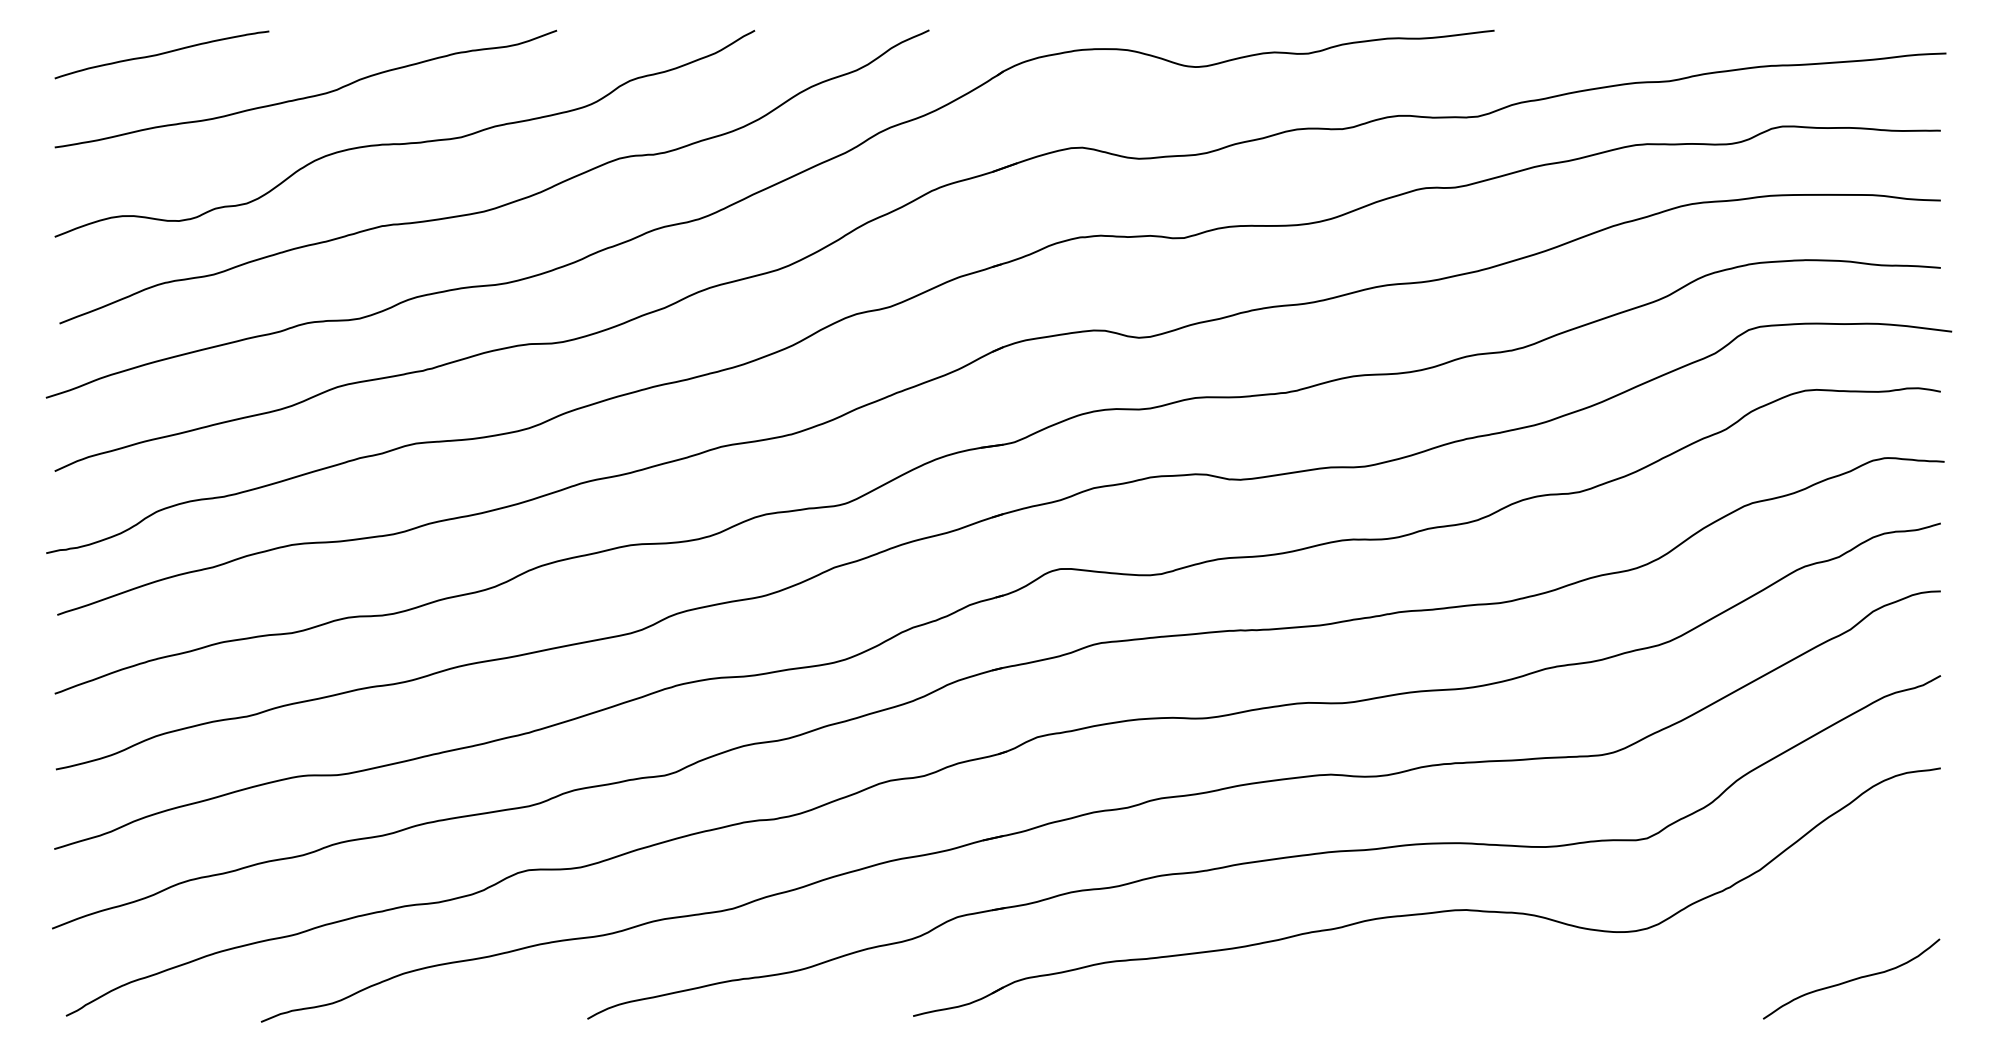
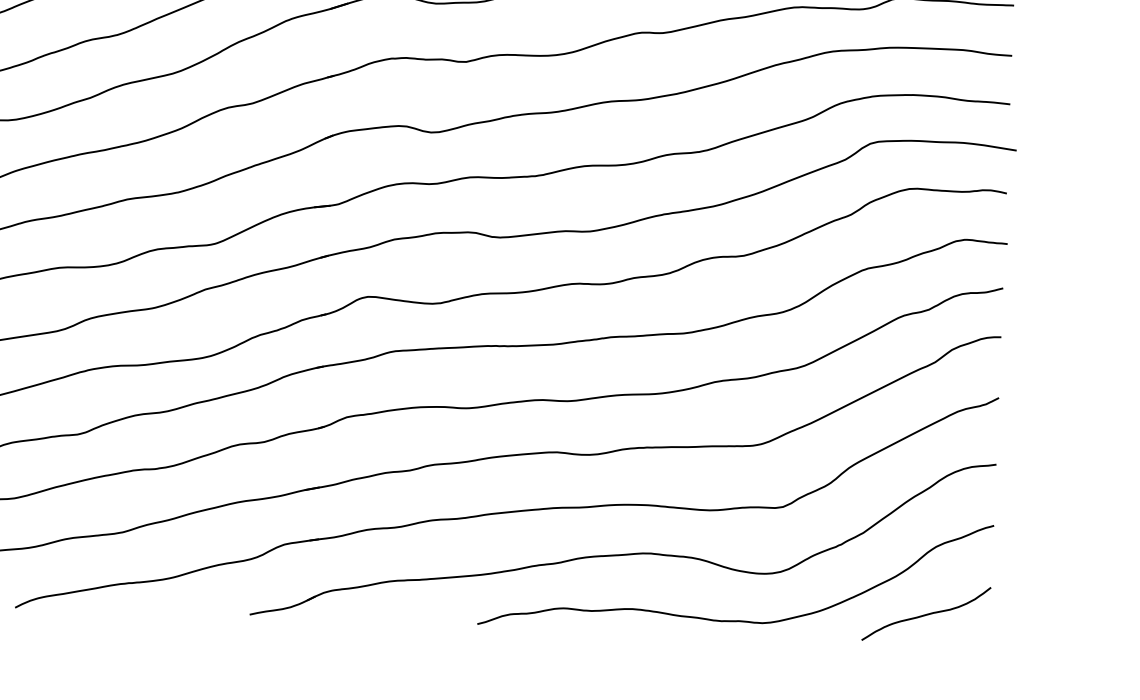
curve: (1584, 998) -> (733, 620), added

